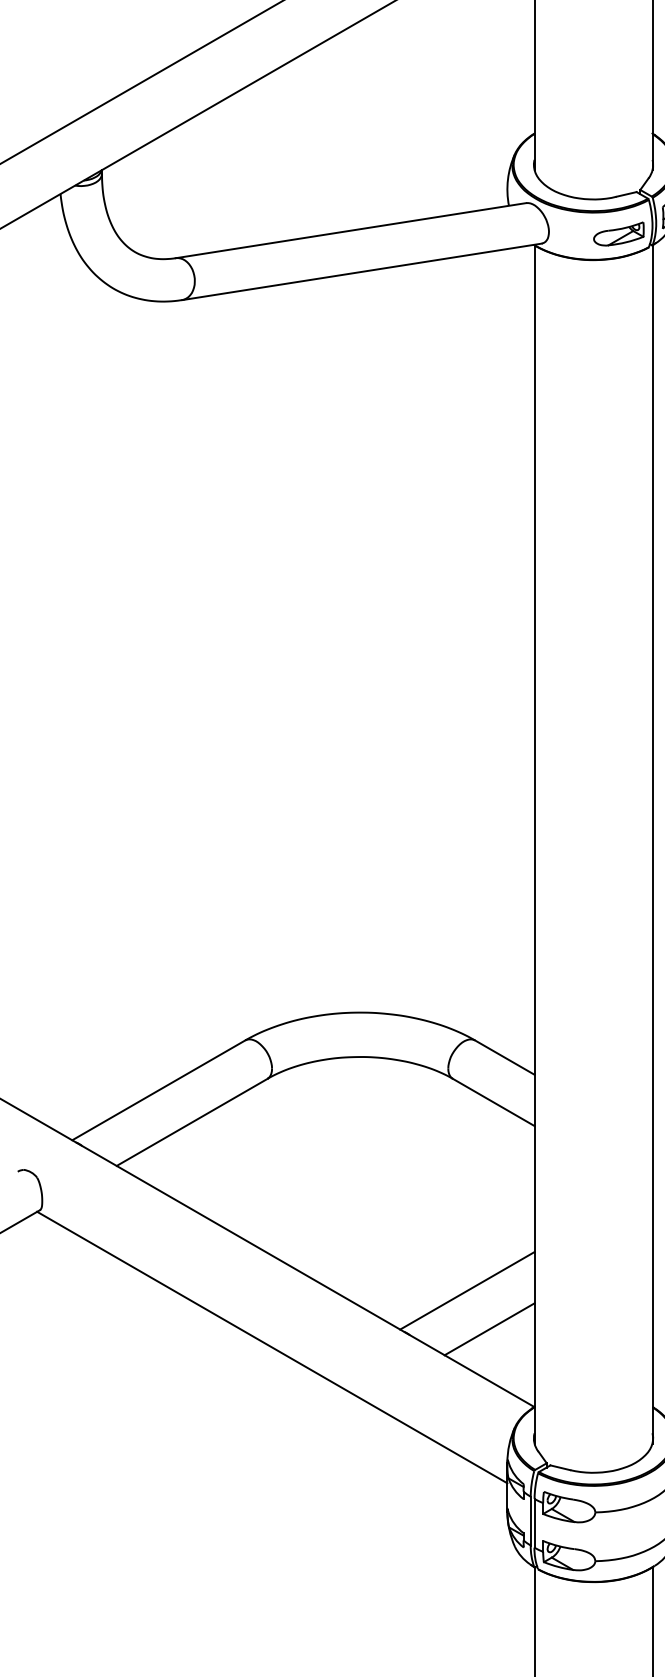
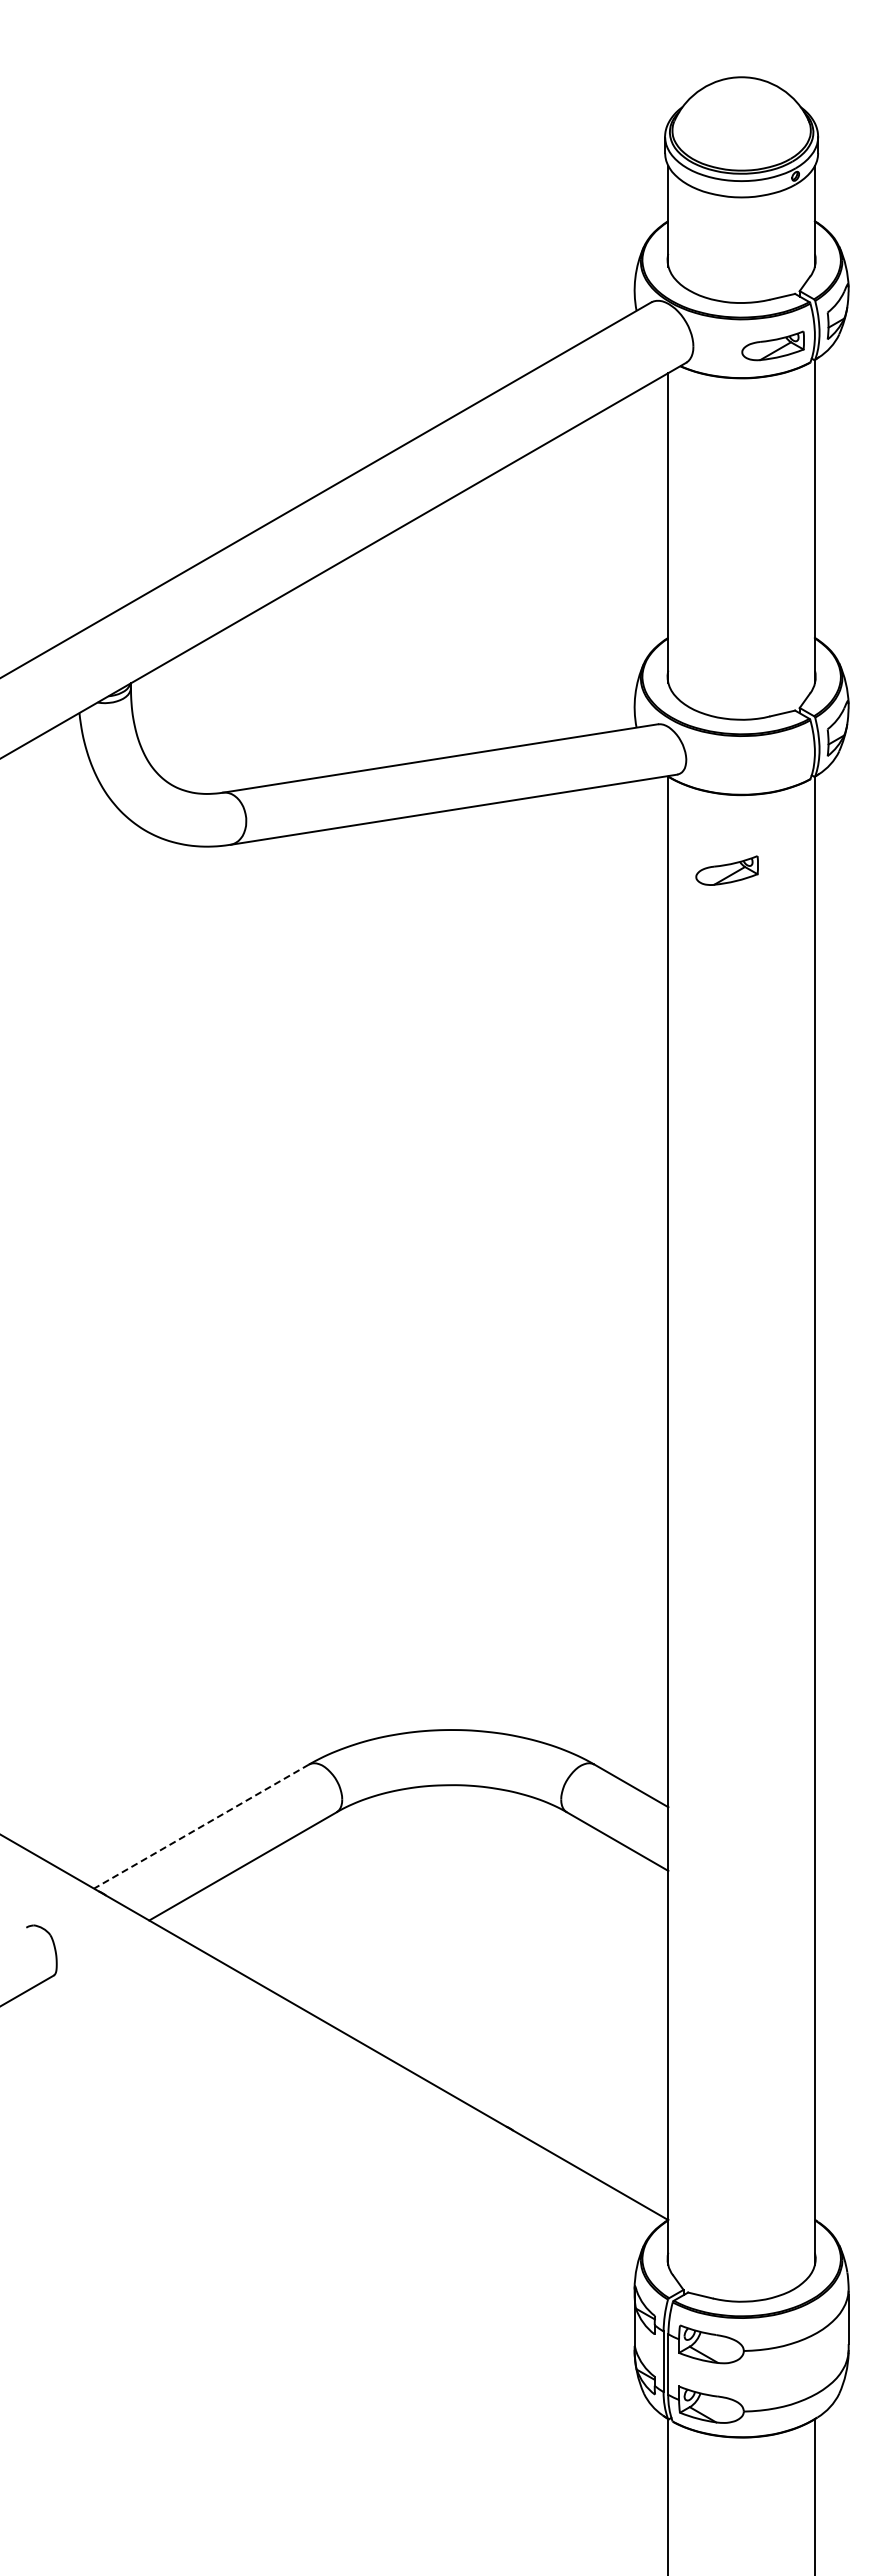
part: (618, 233) -> (726, 870), moved
line: (158, 1090) -> (201, 1826), solid -> dashed
line: (467, 1290) -> (584, 2075), removed
line: (489, 1329) -> (612, 2123), removed
line: (272, 1347) -> (342, 2145), removed

